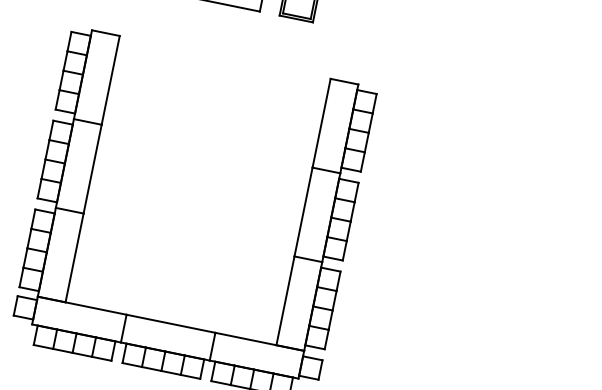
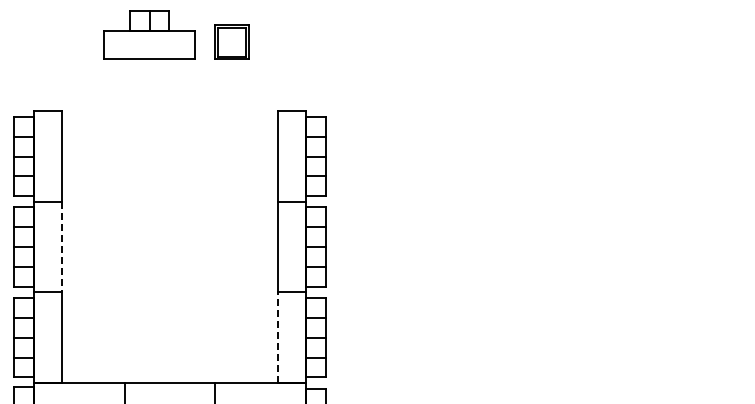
line: (92, 169) -> (62, 247), solid -> dashed
line: (285, 300) -> (277, 337), solid -> dashed

